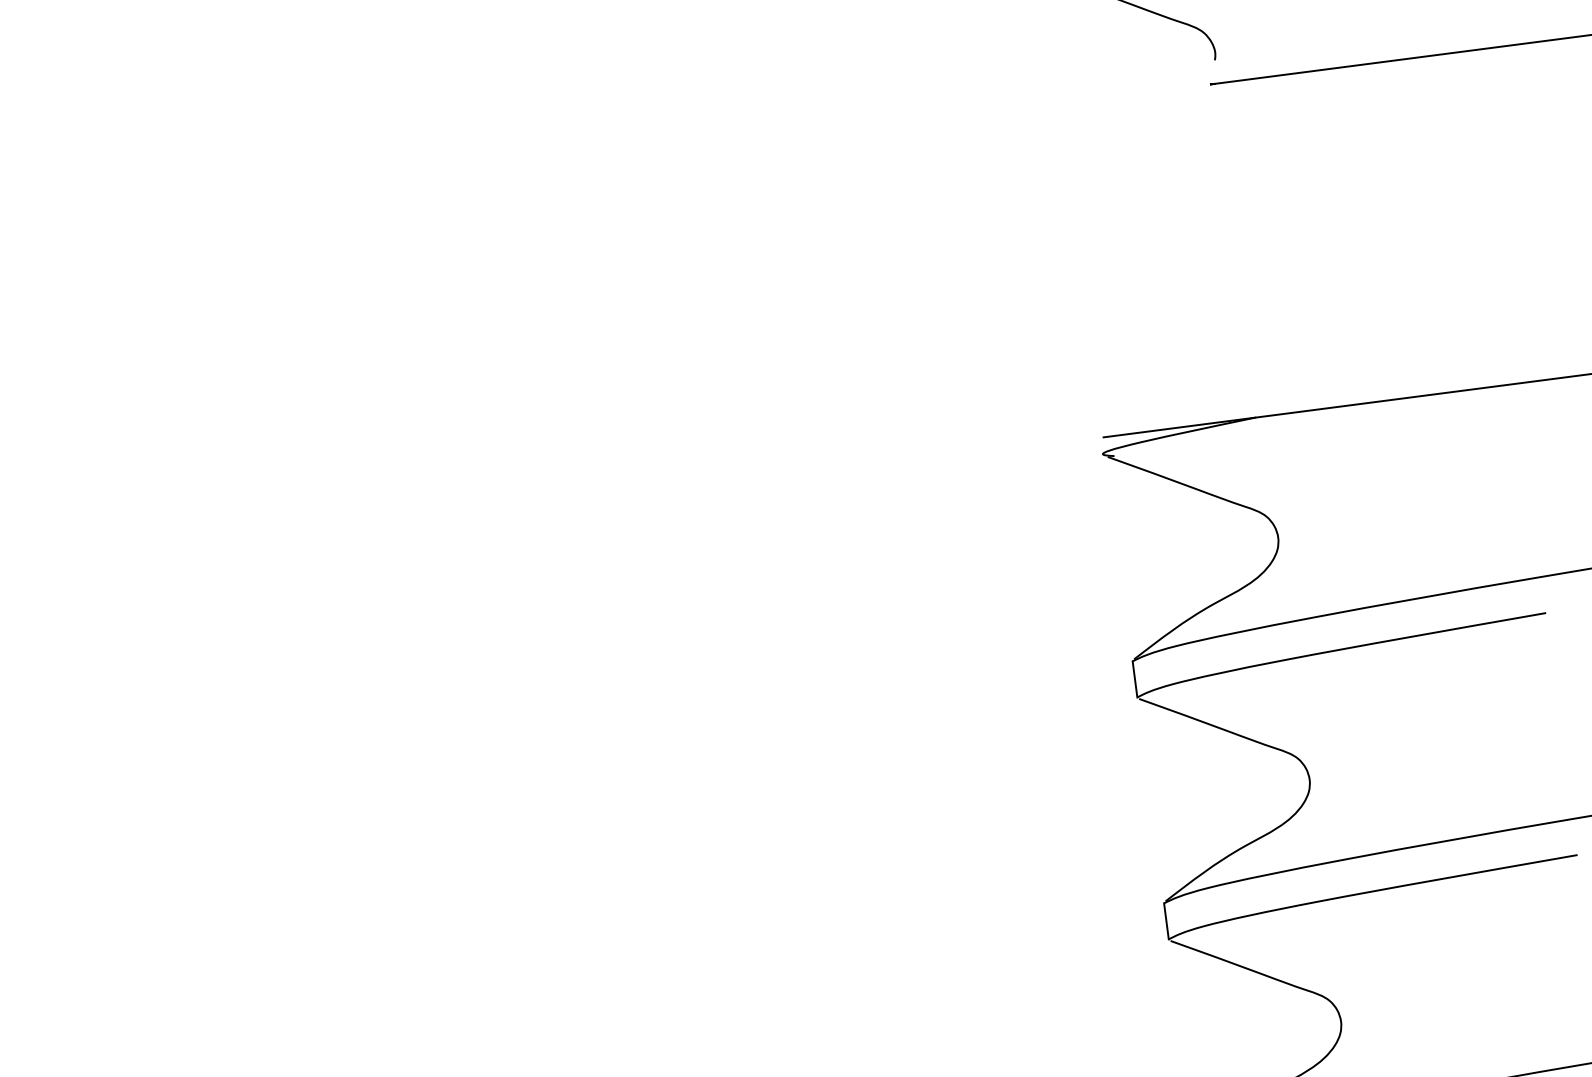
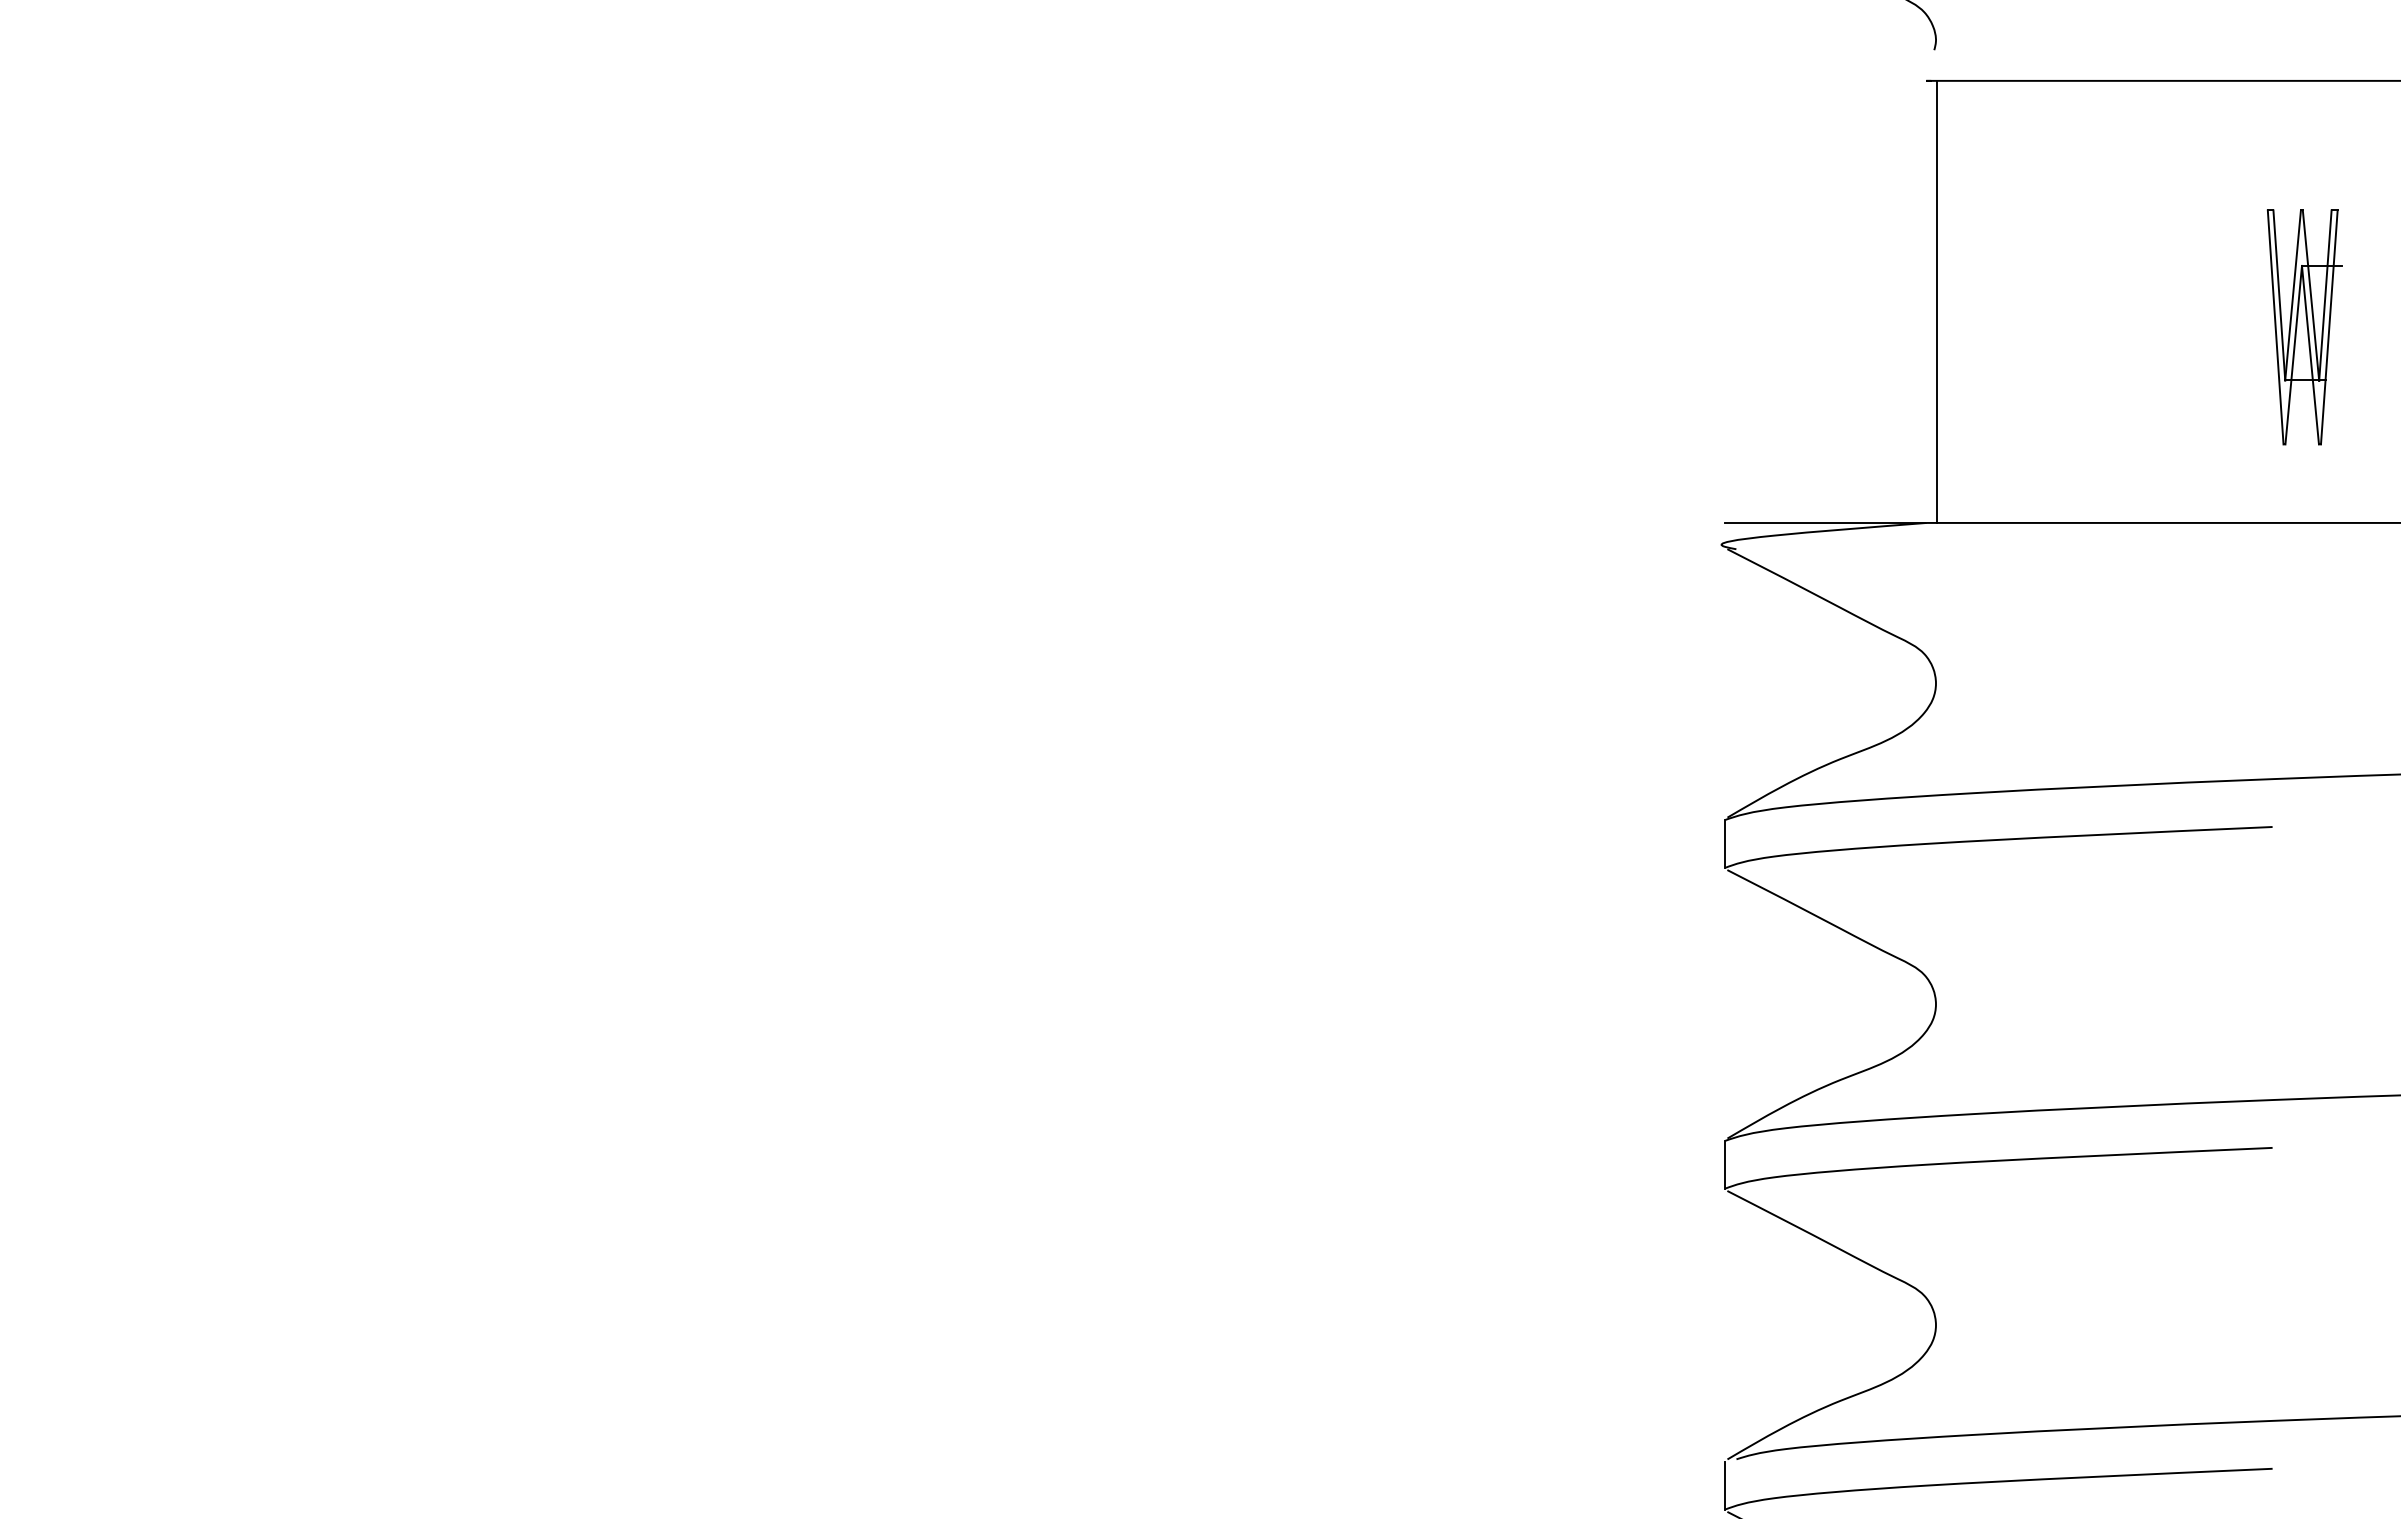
part: (1521, 233) -> (2304, 327), added
line: (1241, 249) -> (1937, 301), added

